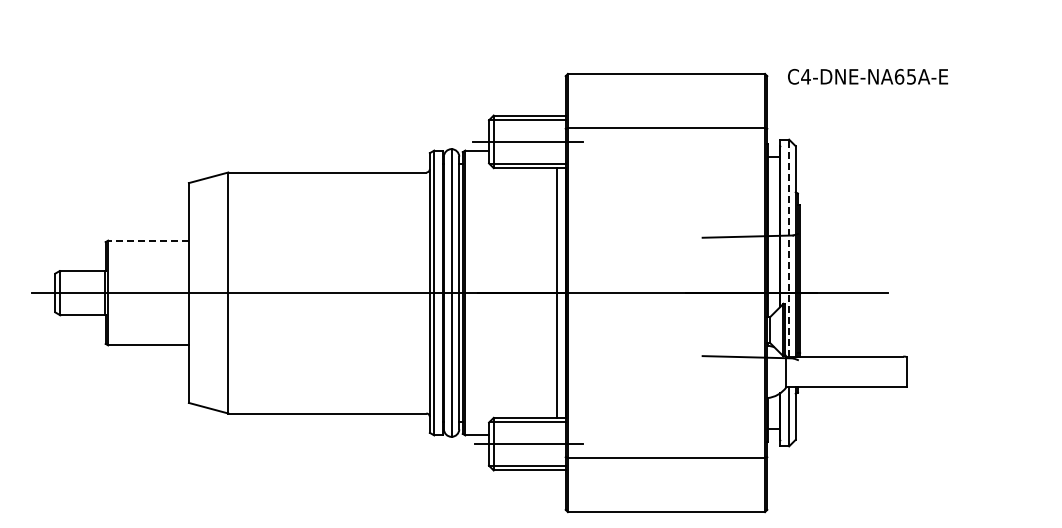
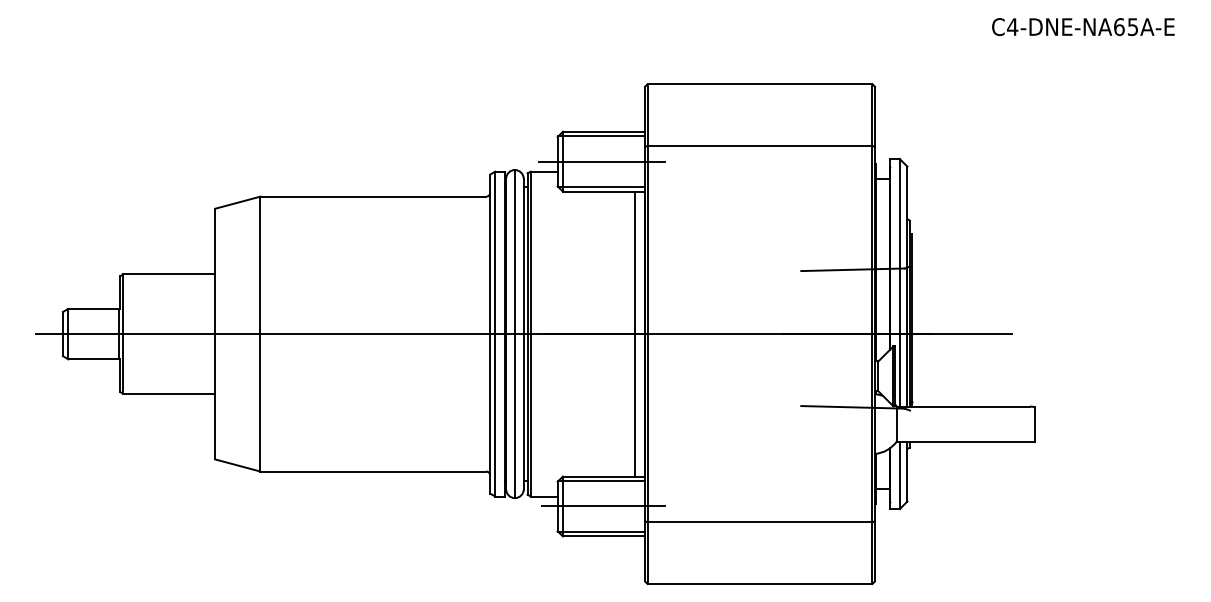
text: (868, 76) -> (1083, 26), moved
line: (148, 240) -> (169, 274), dashed -> solid
line: (789, 247) -> (900, 282), dashed -> solid

